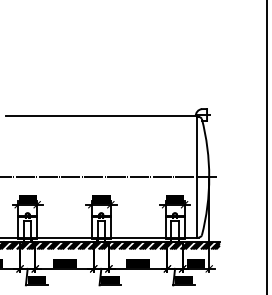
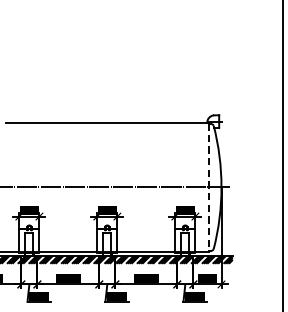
line: (197, 177) -> (209, 187), solid -> dashed

